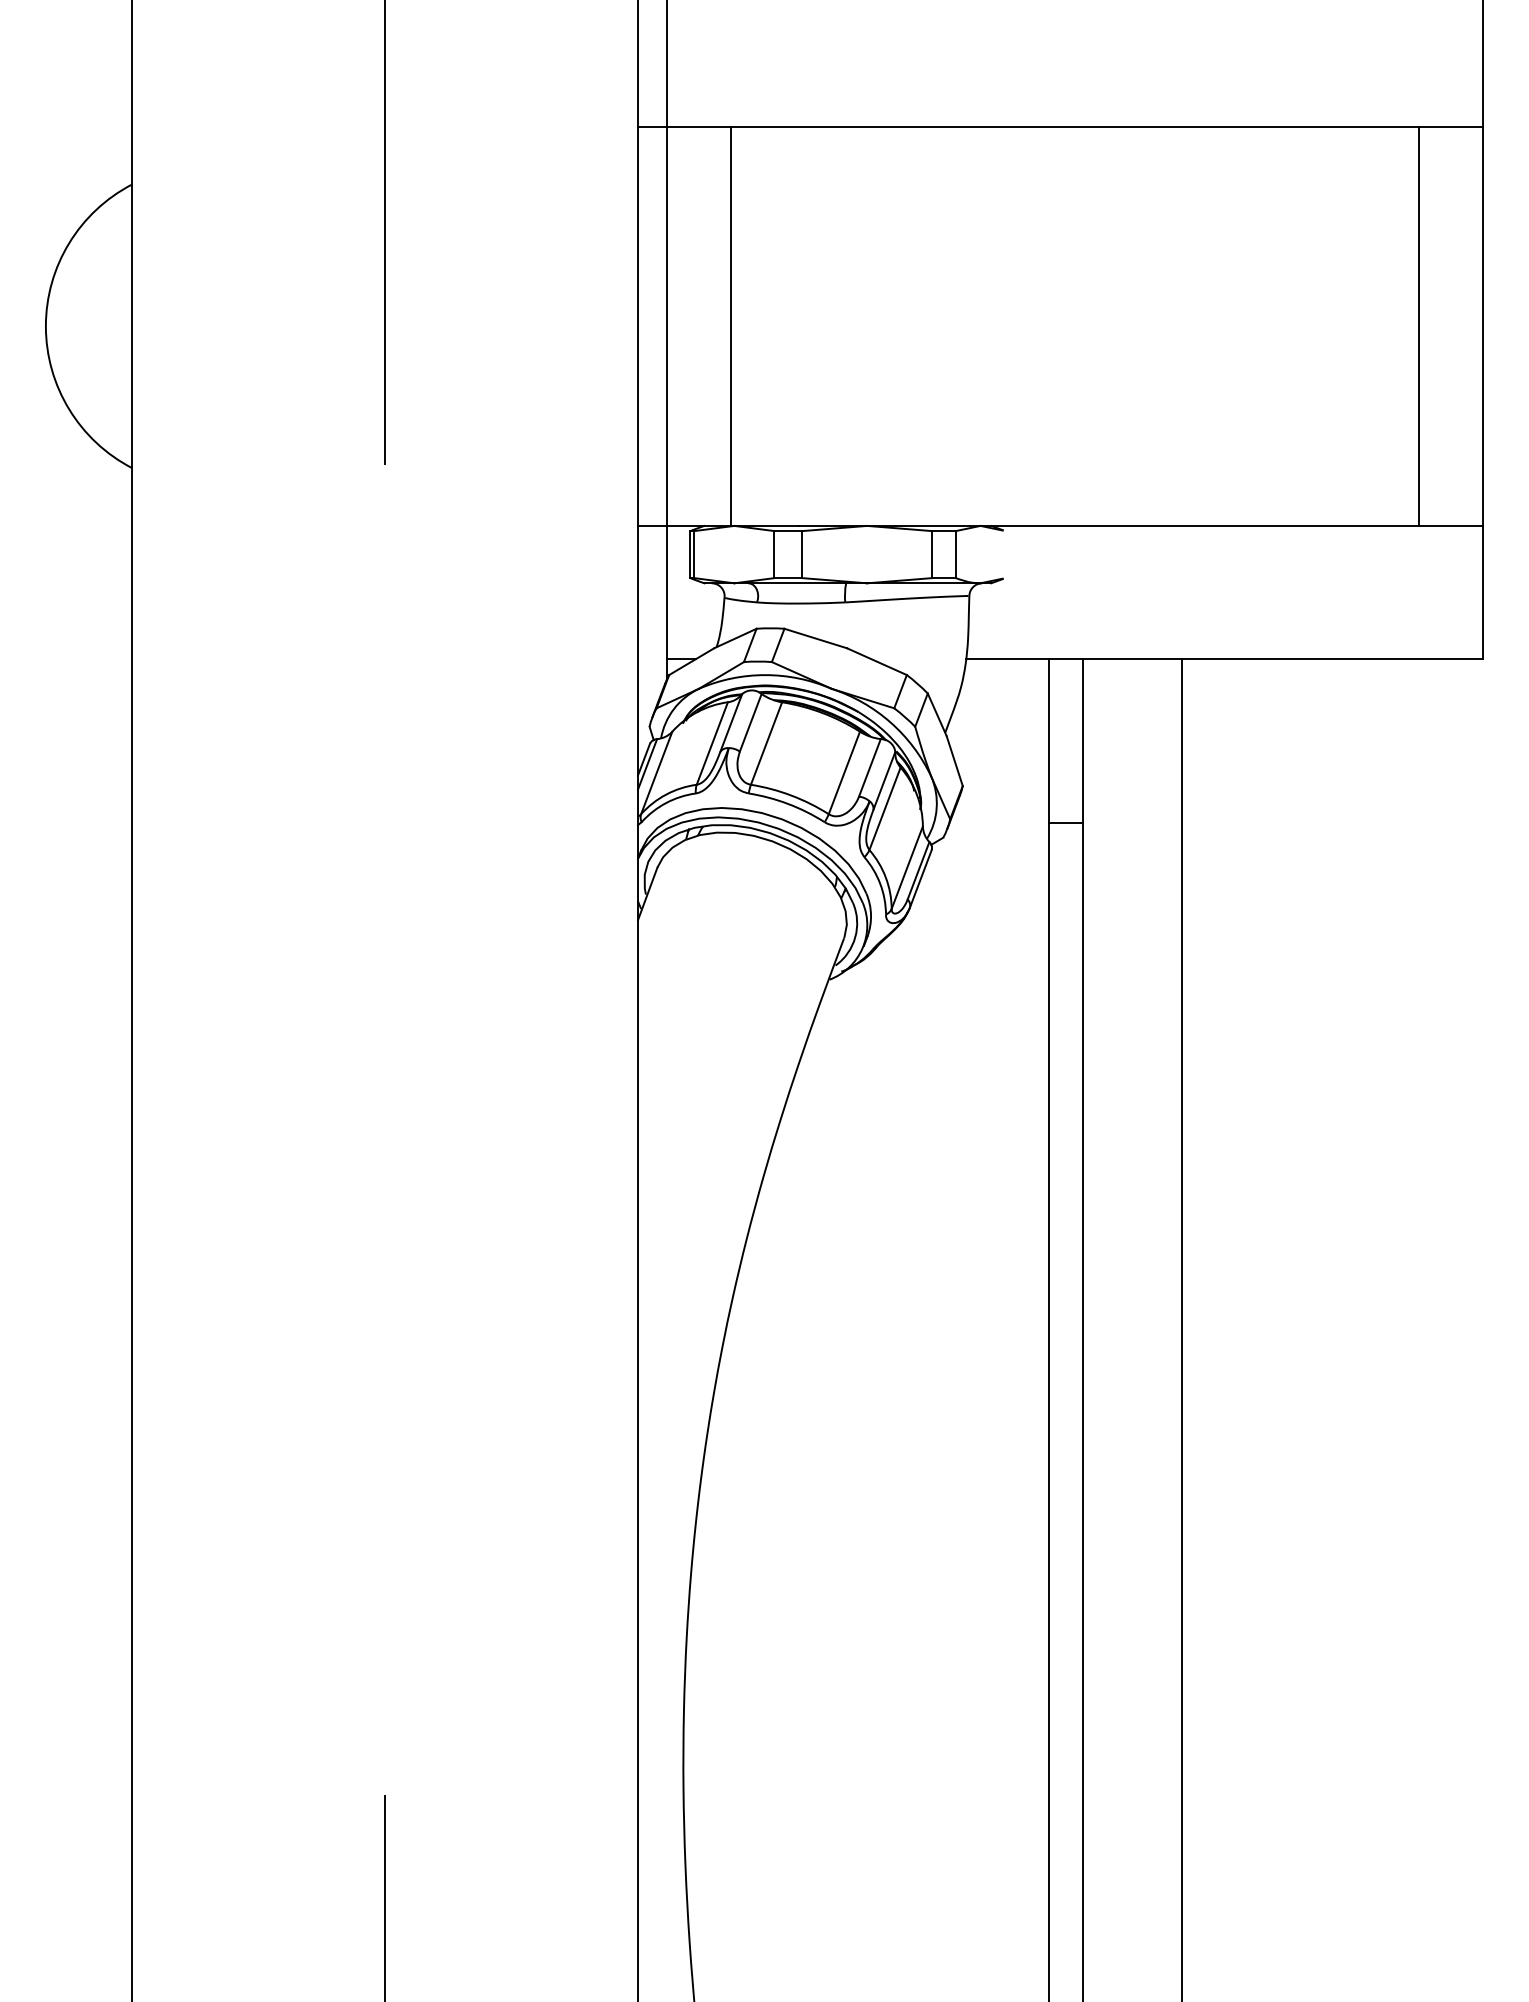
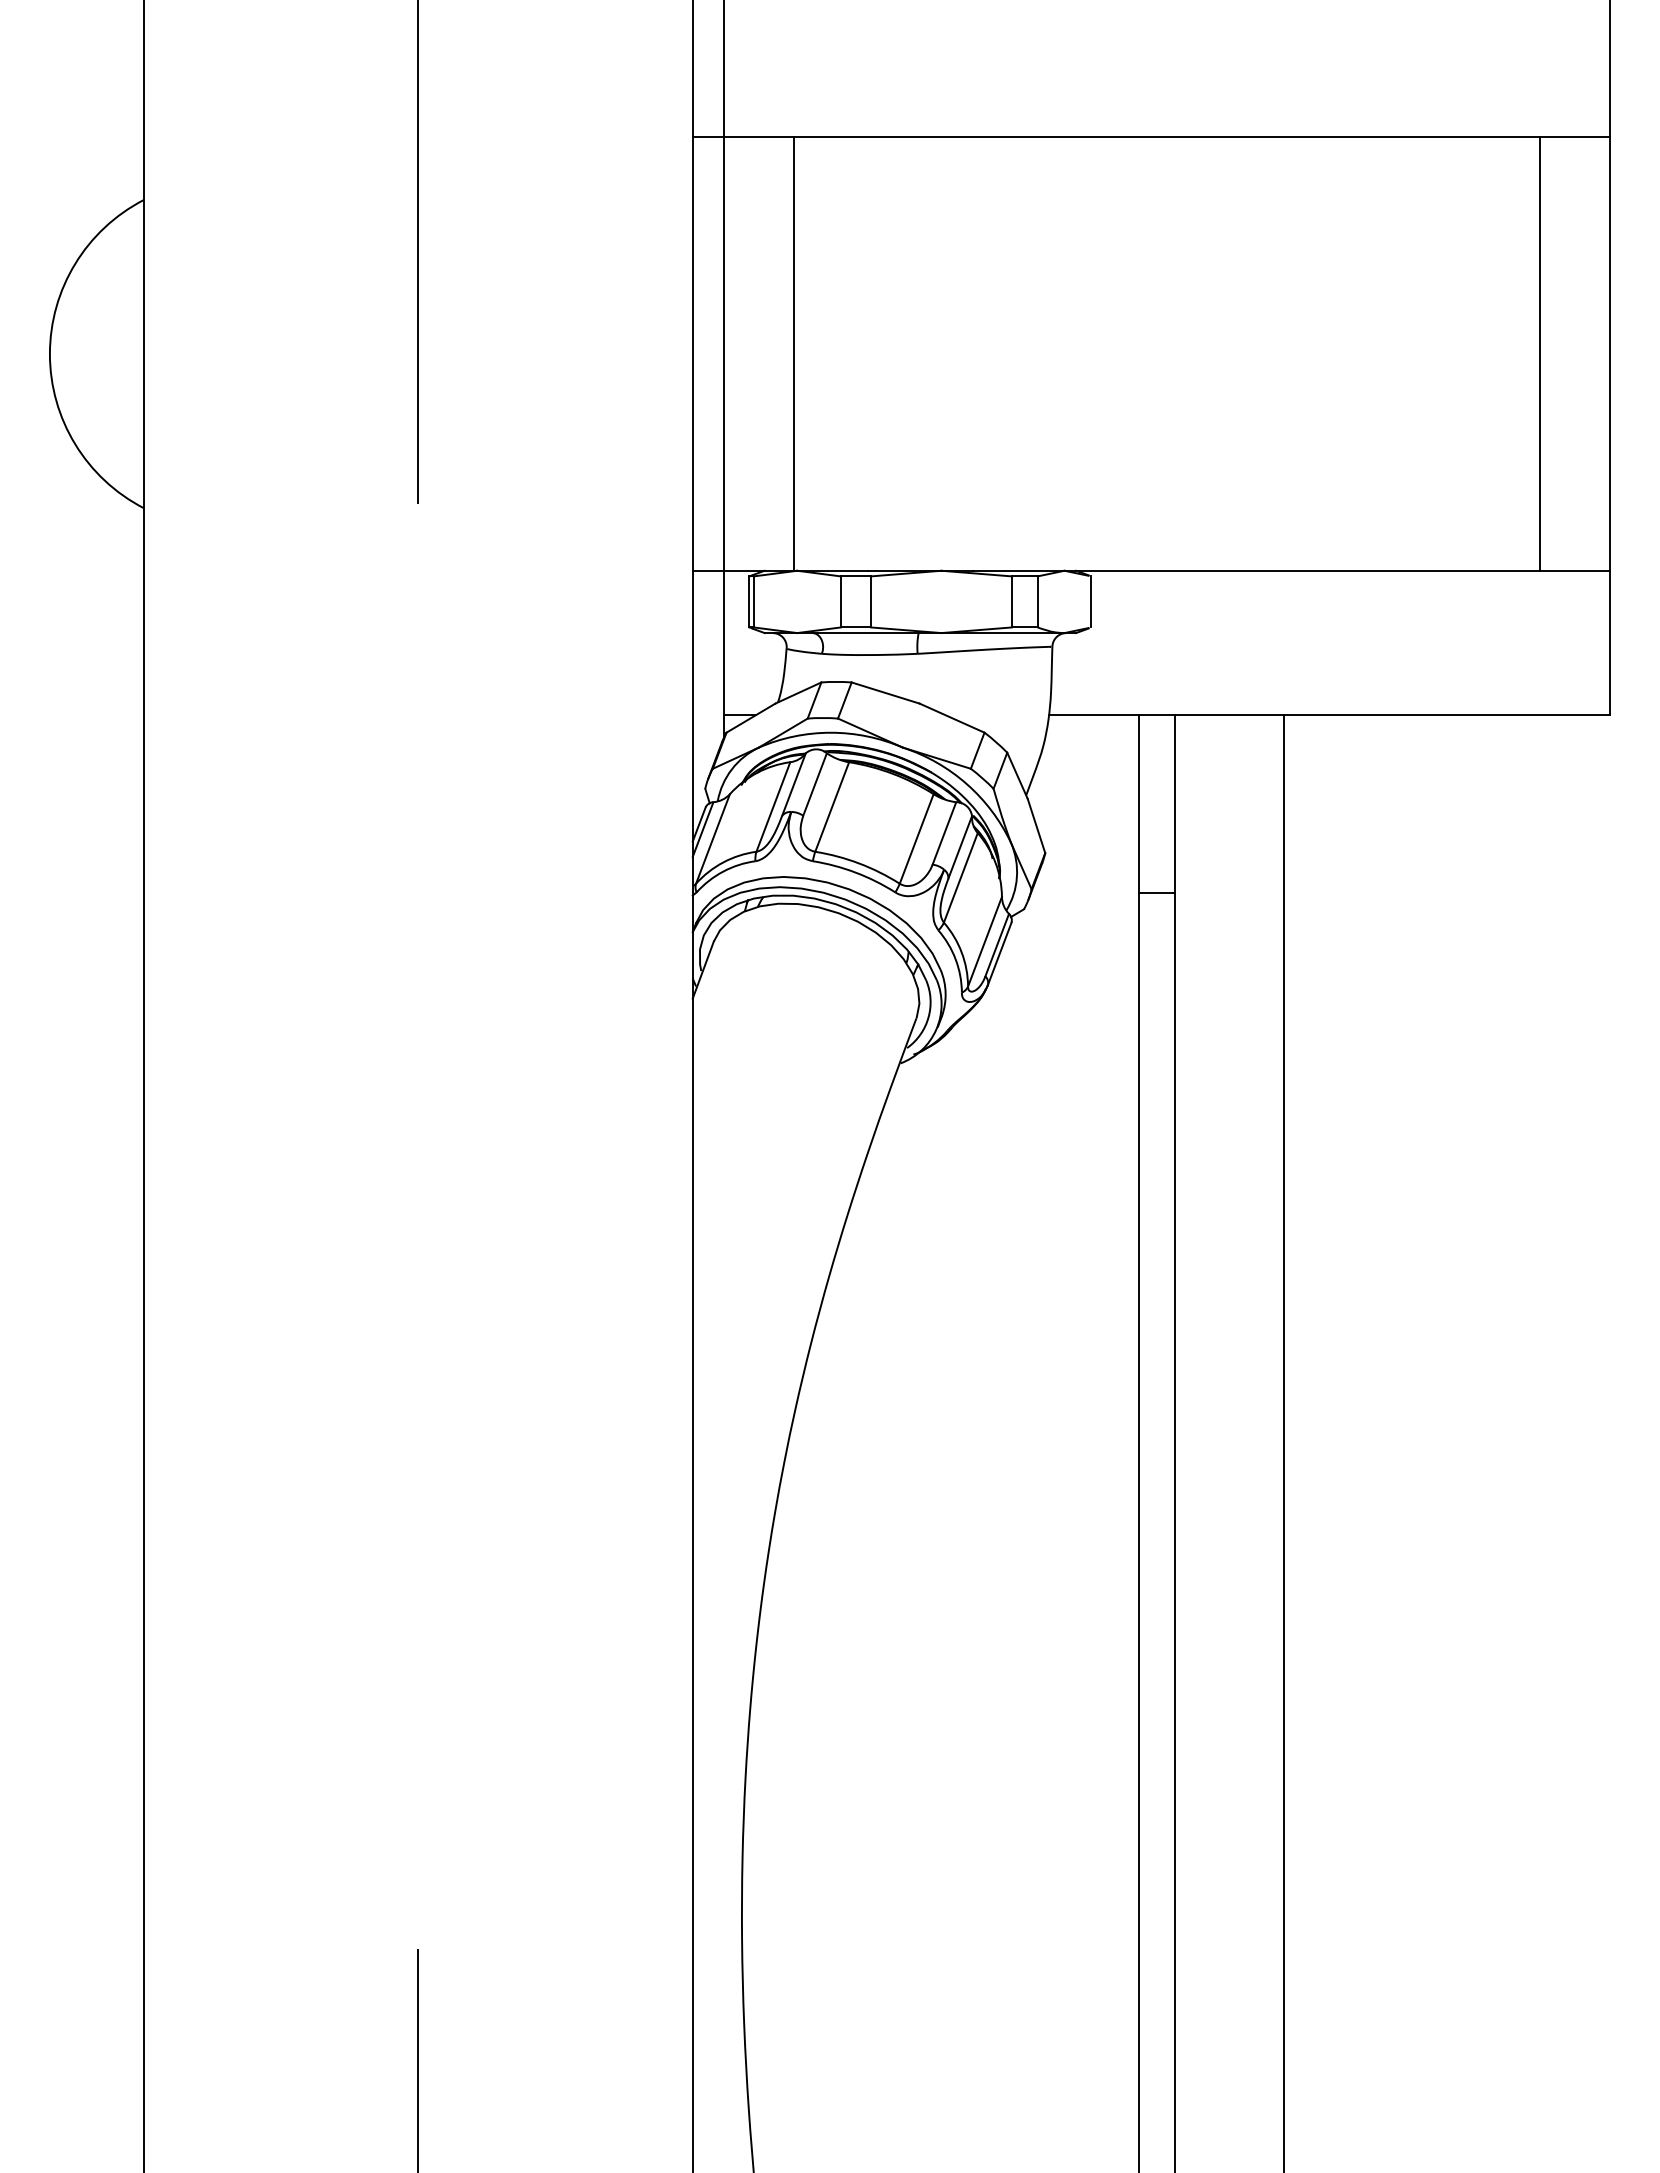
line: (1005, 554) -> (1091, 601), added

